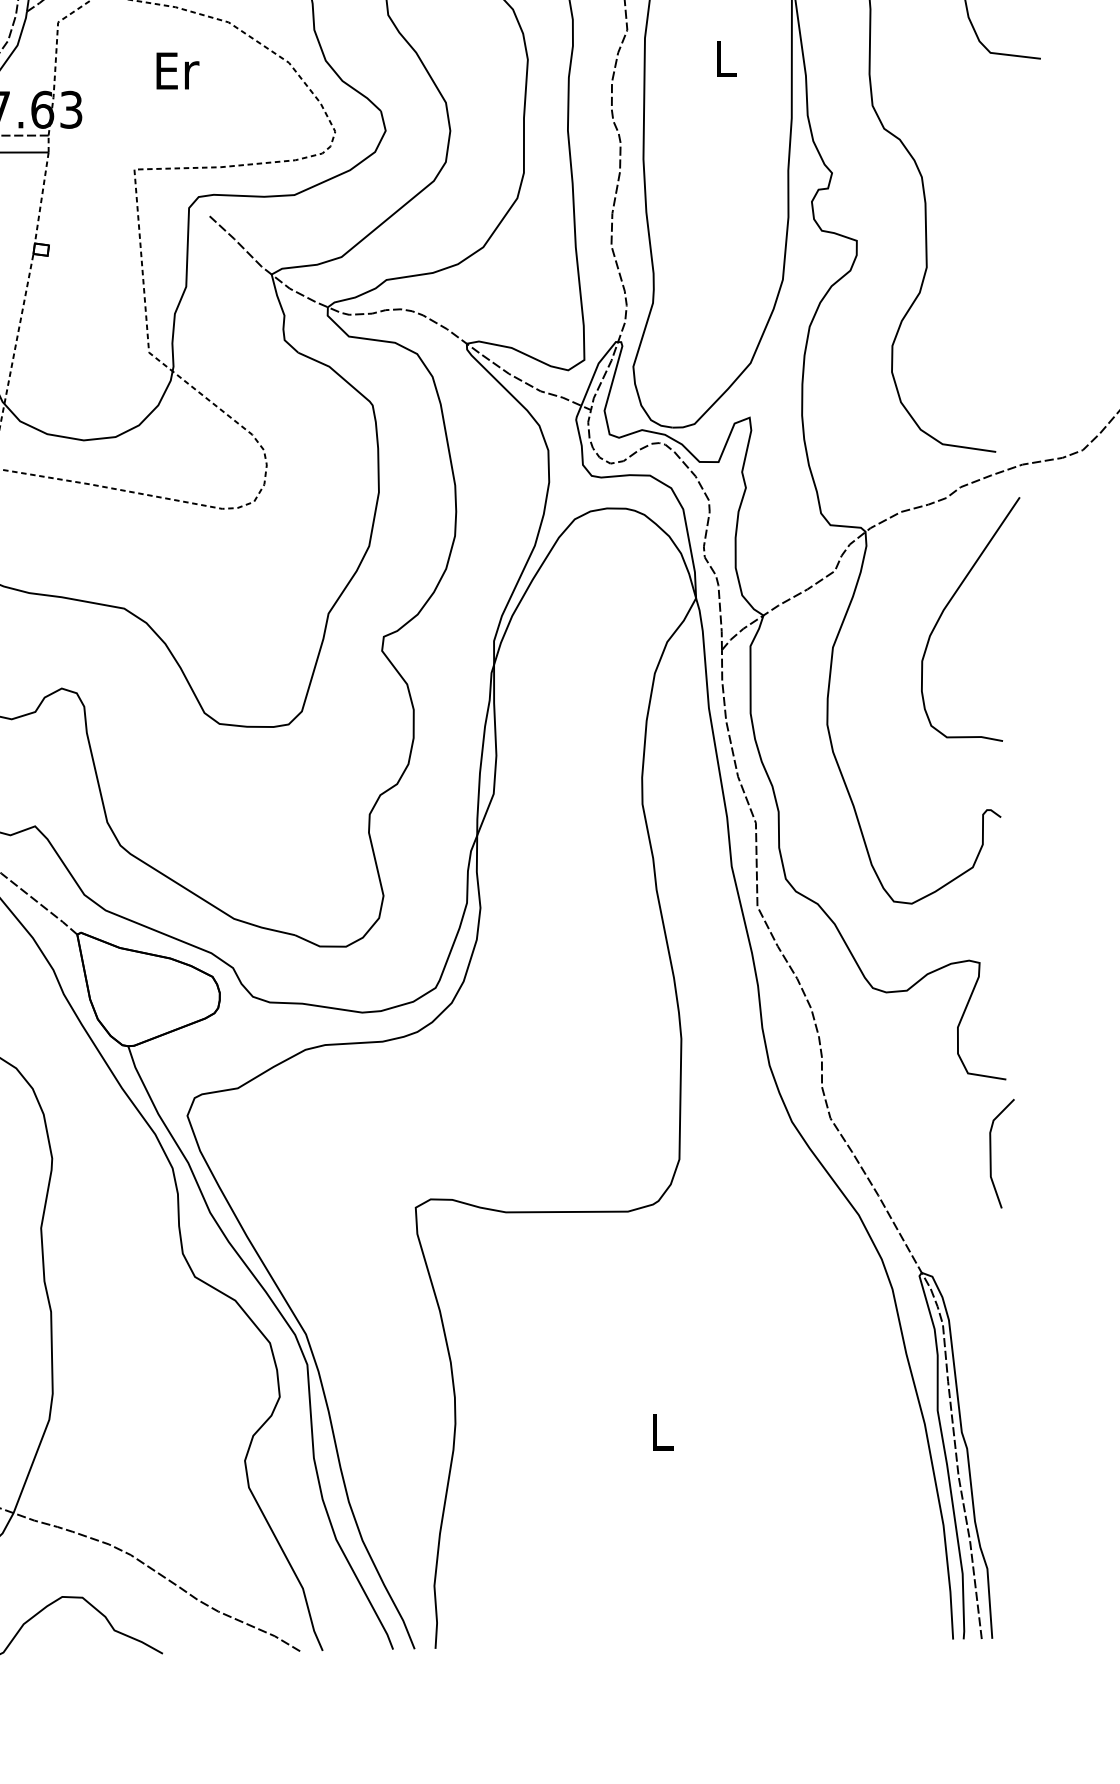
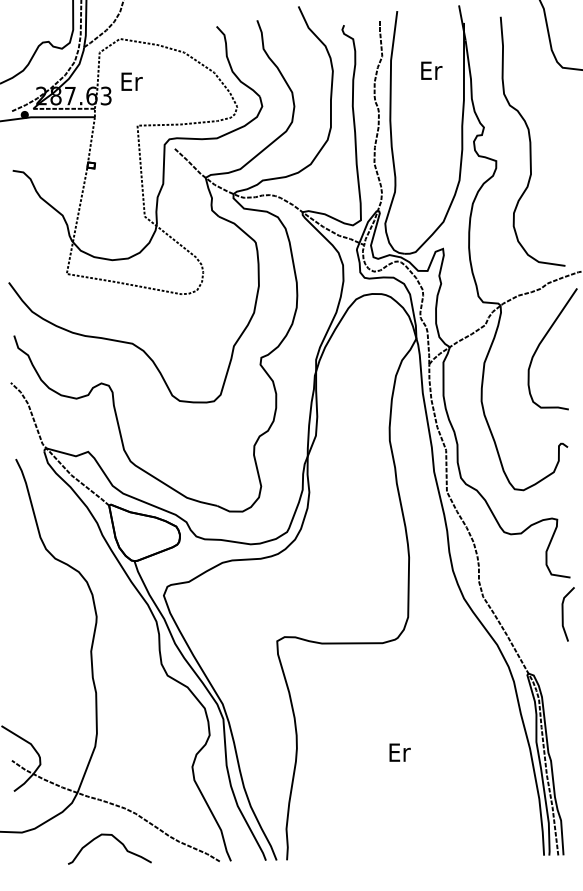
text: (726, 58) -> (431, 70), L -> Er
text: (176, 70) -> (131, 81), moved
text: (661, 1431) -> (399, 752), L -> Er

